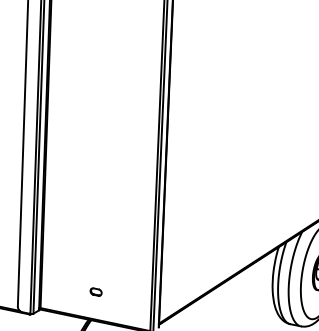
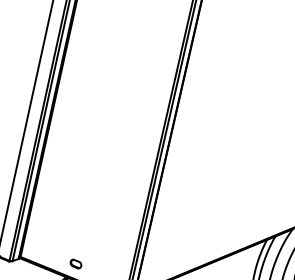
part: (95, 291) -> (75, 263), moved

